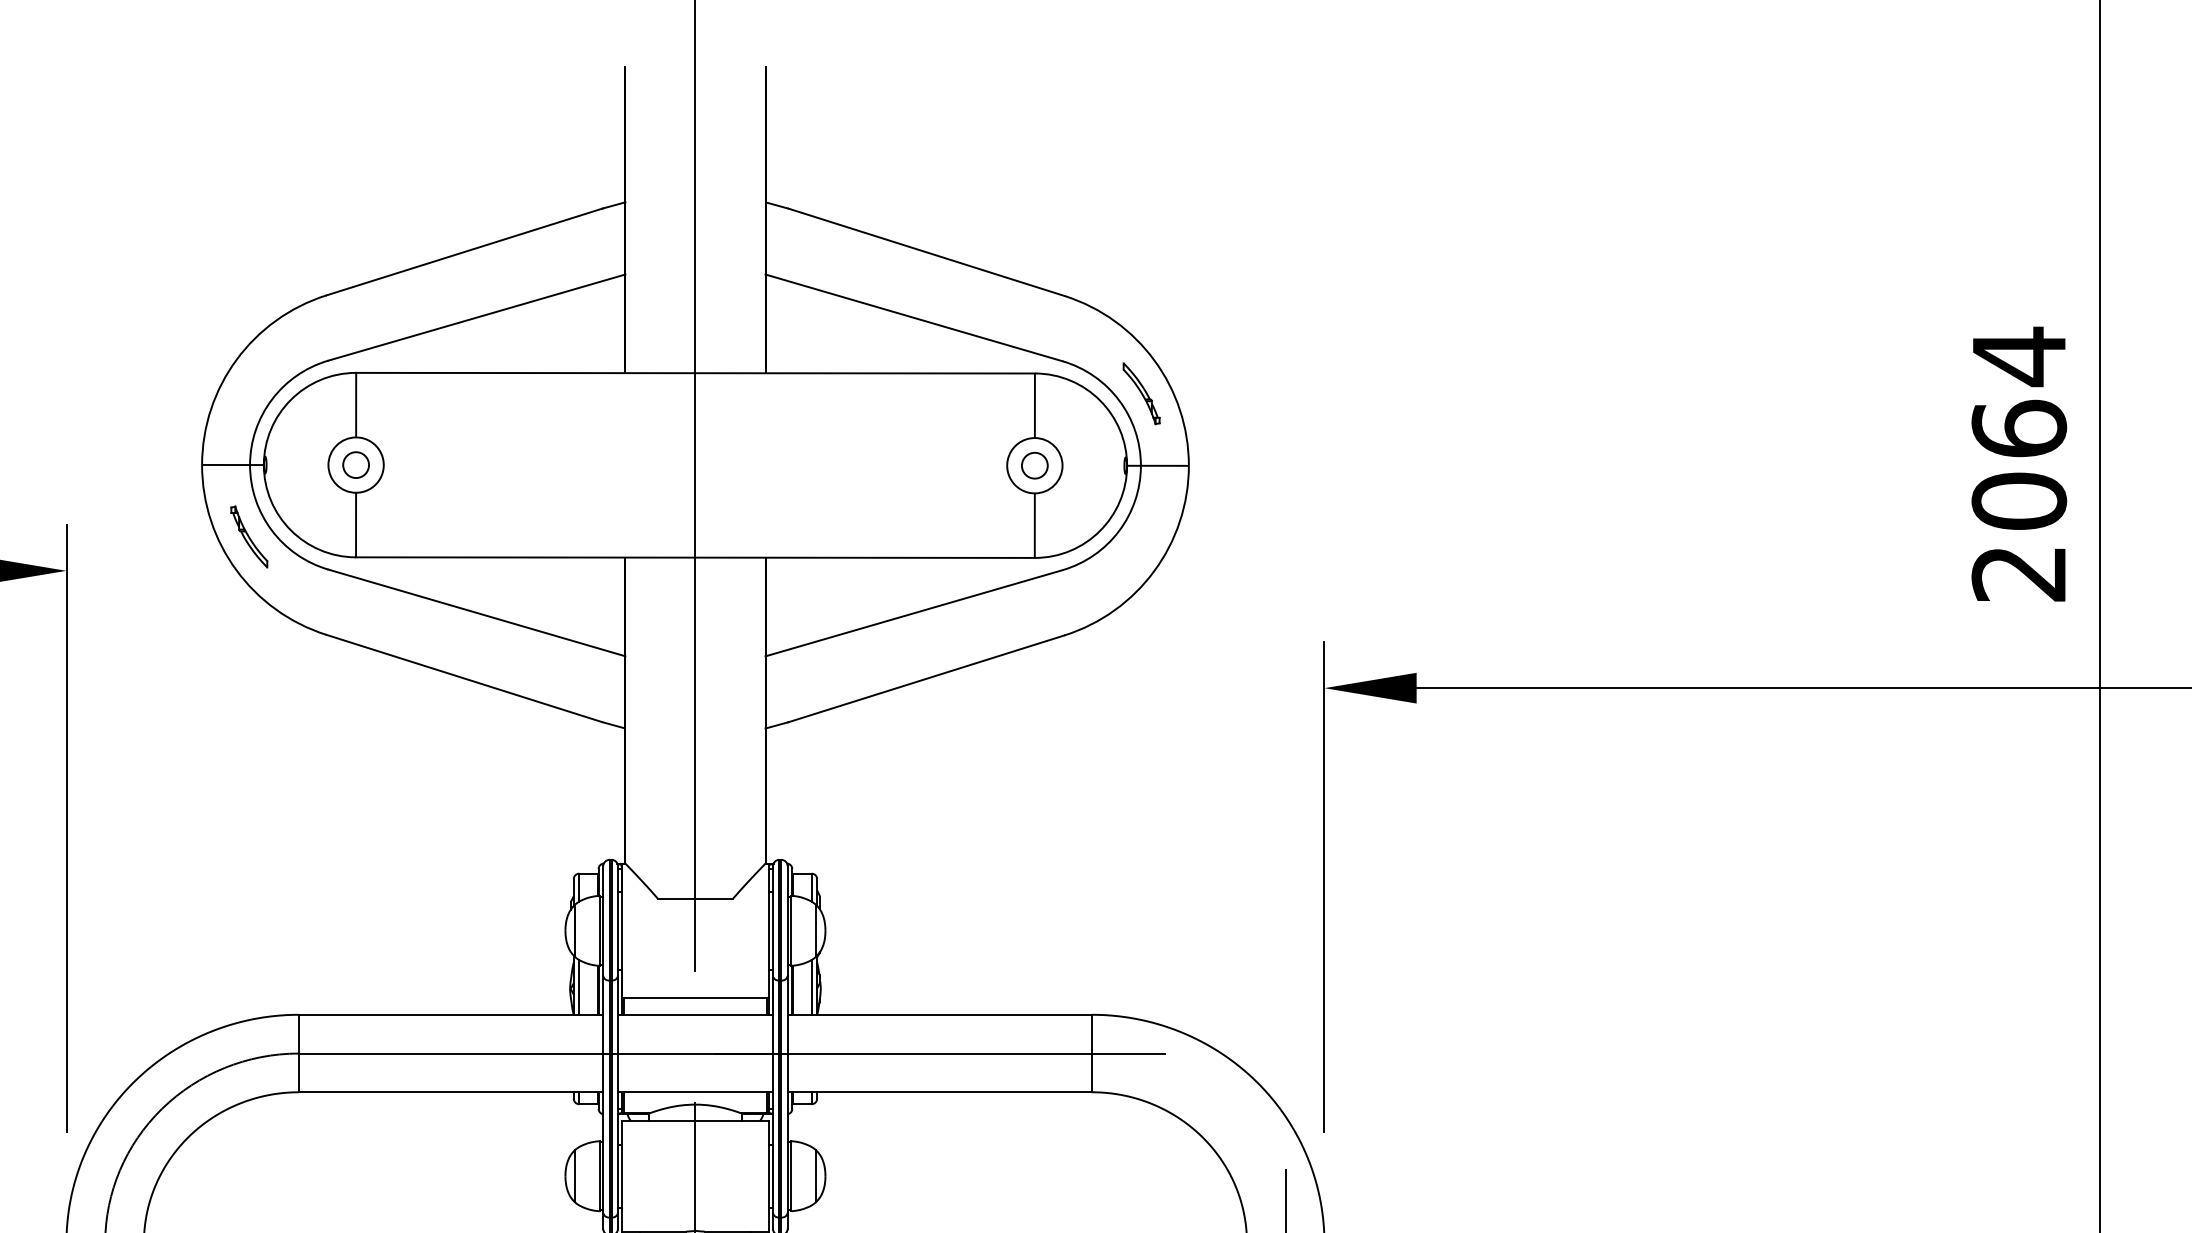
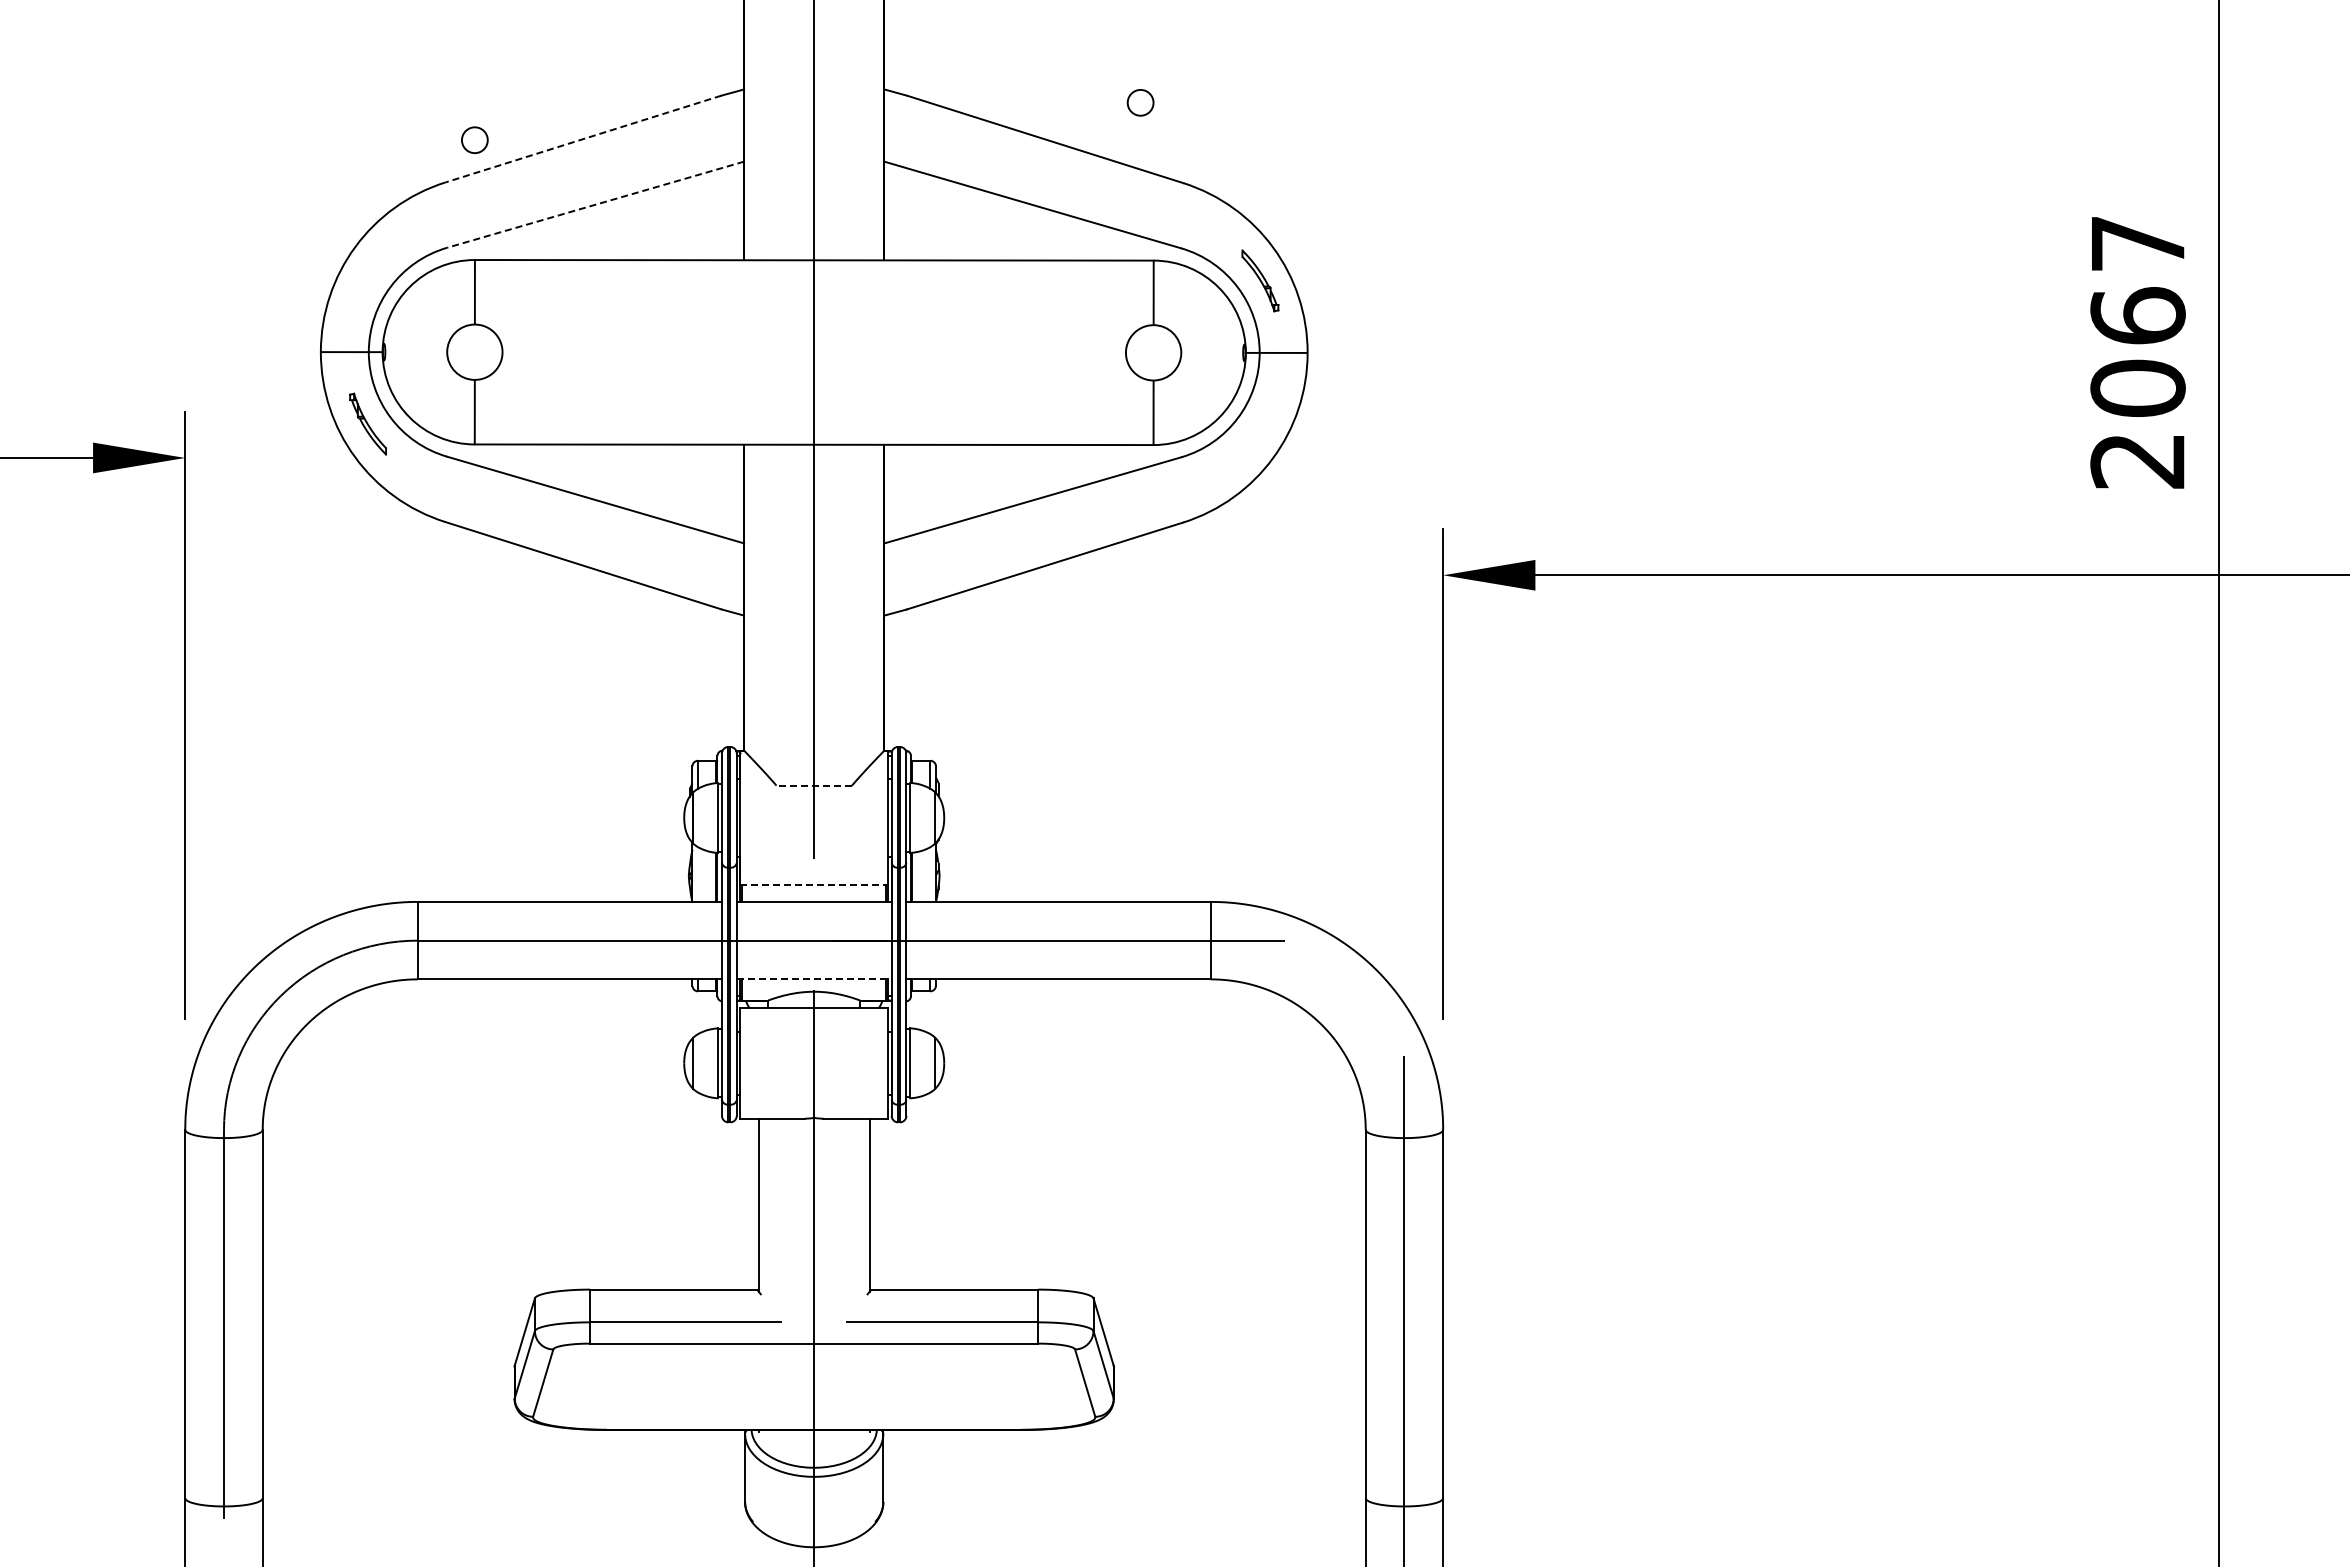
line: (464, 252) -> (583, 139), solid -> dashed
line: (476, 317) -> (595, 204), solid -> dashed
text: (2019, 356) -> (2138, 243), 2064 -> 2067
circle: (355, 464) -> (474, 139), moved
circle: (1034, 465) -> (1140, 102), moved
line: (695, 898) -> (814, 785), solid -> dashed
line: (579, 987) -> (698, 874), removed
line: (811, 987) -> (930, 874), removed
line: (695, 998) -> (814, 885), solid -> dashed
line: (695, 1092) -> (814, 979), solid -> dashed

